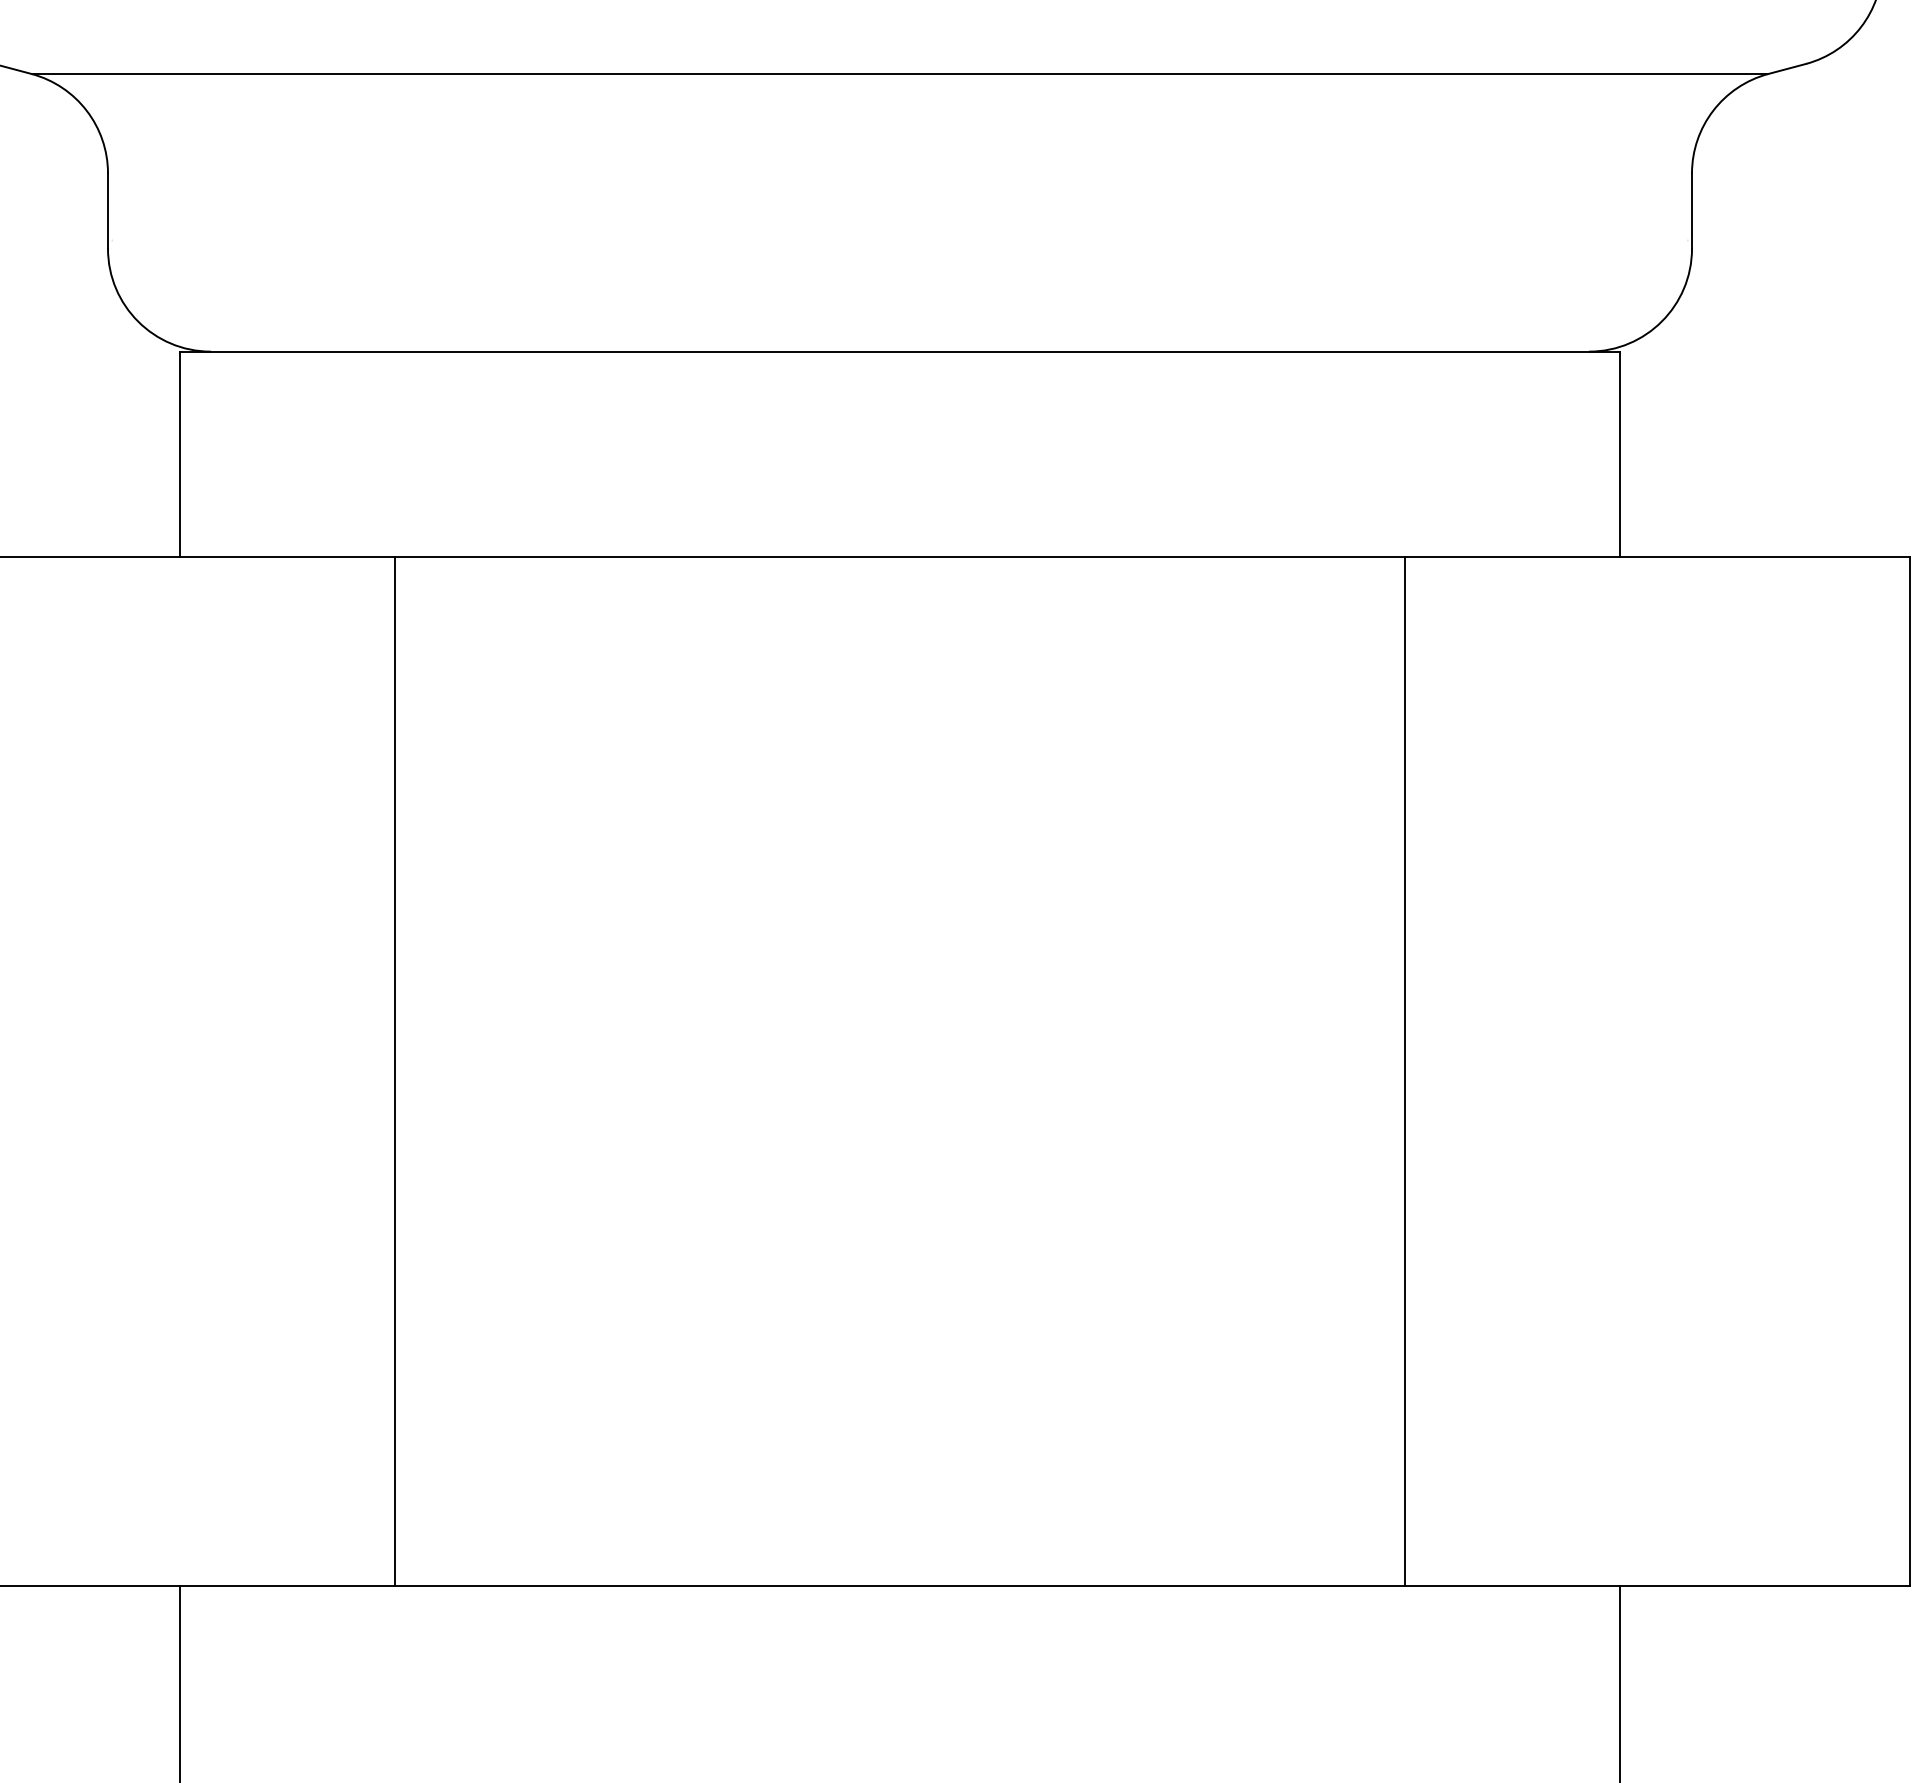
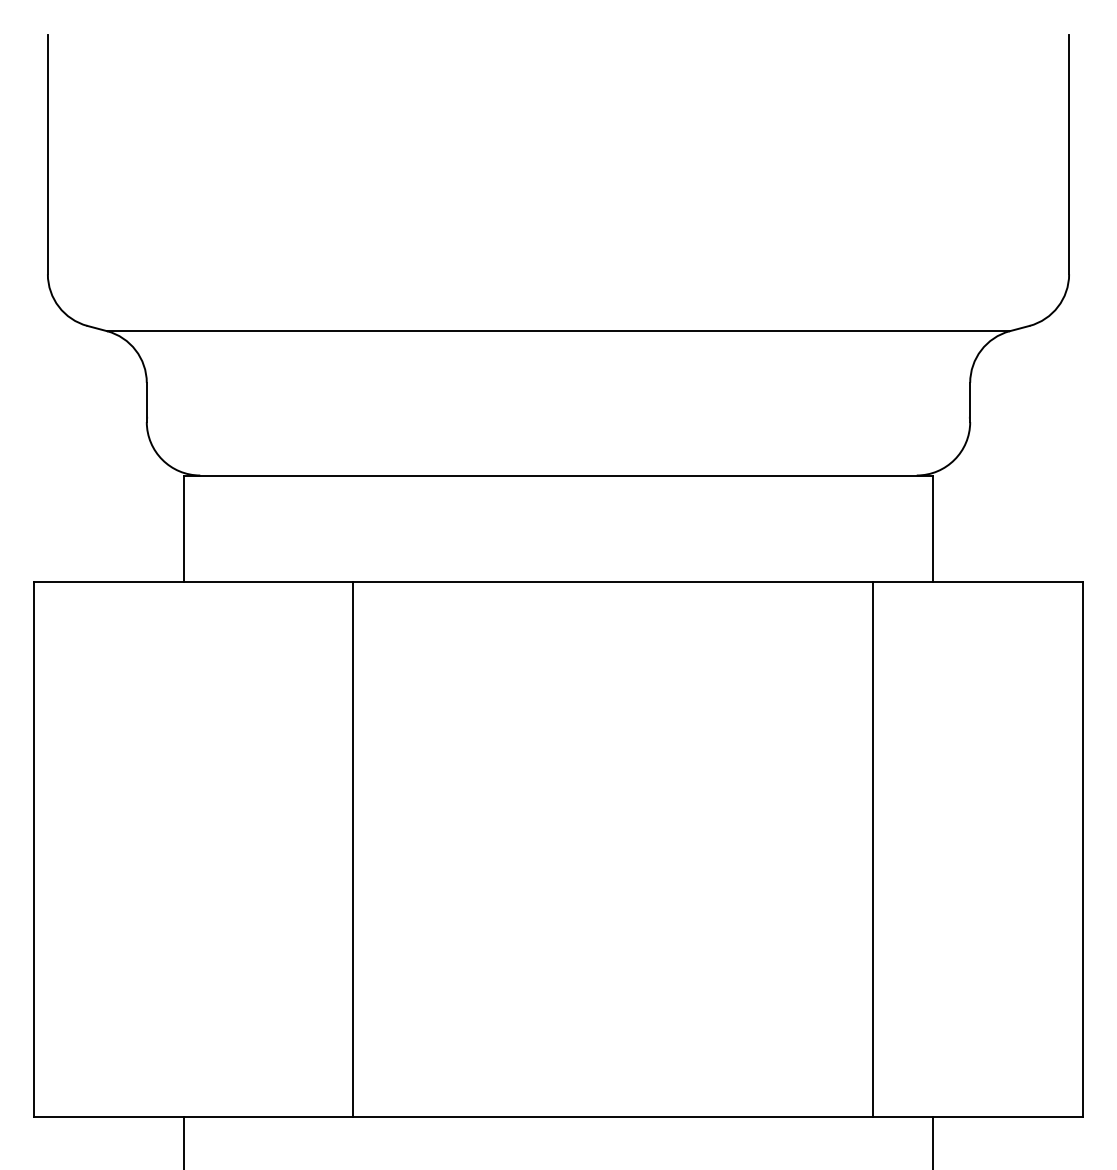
line: (395, 1071) -> (353, 849), moved
line: (1404, 1071) -> (872, 849), moved

